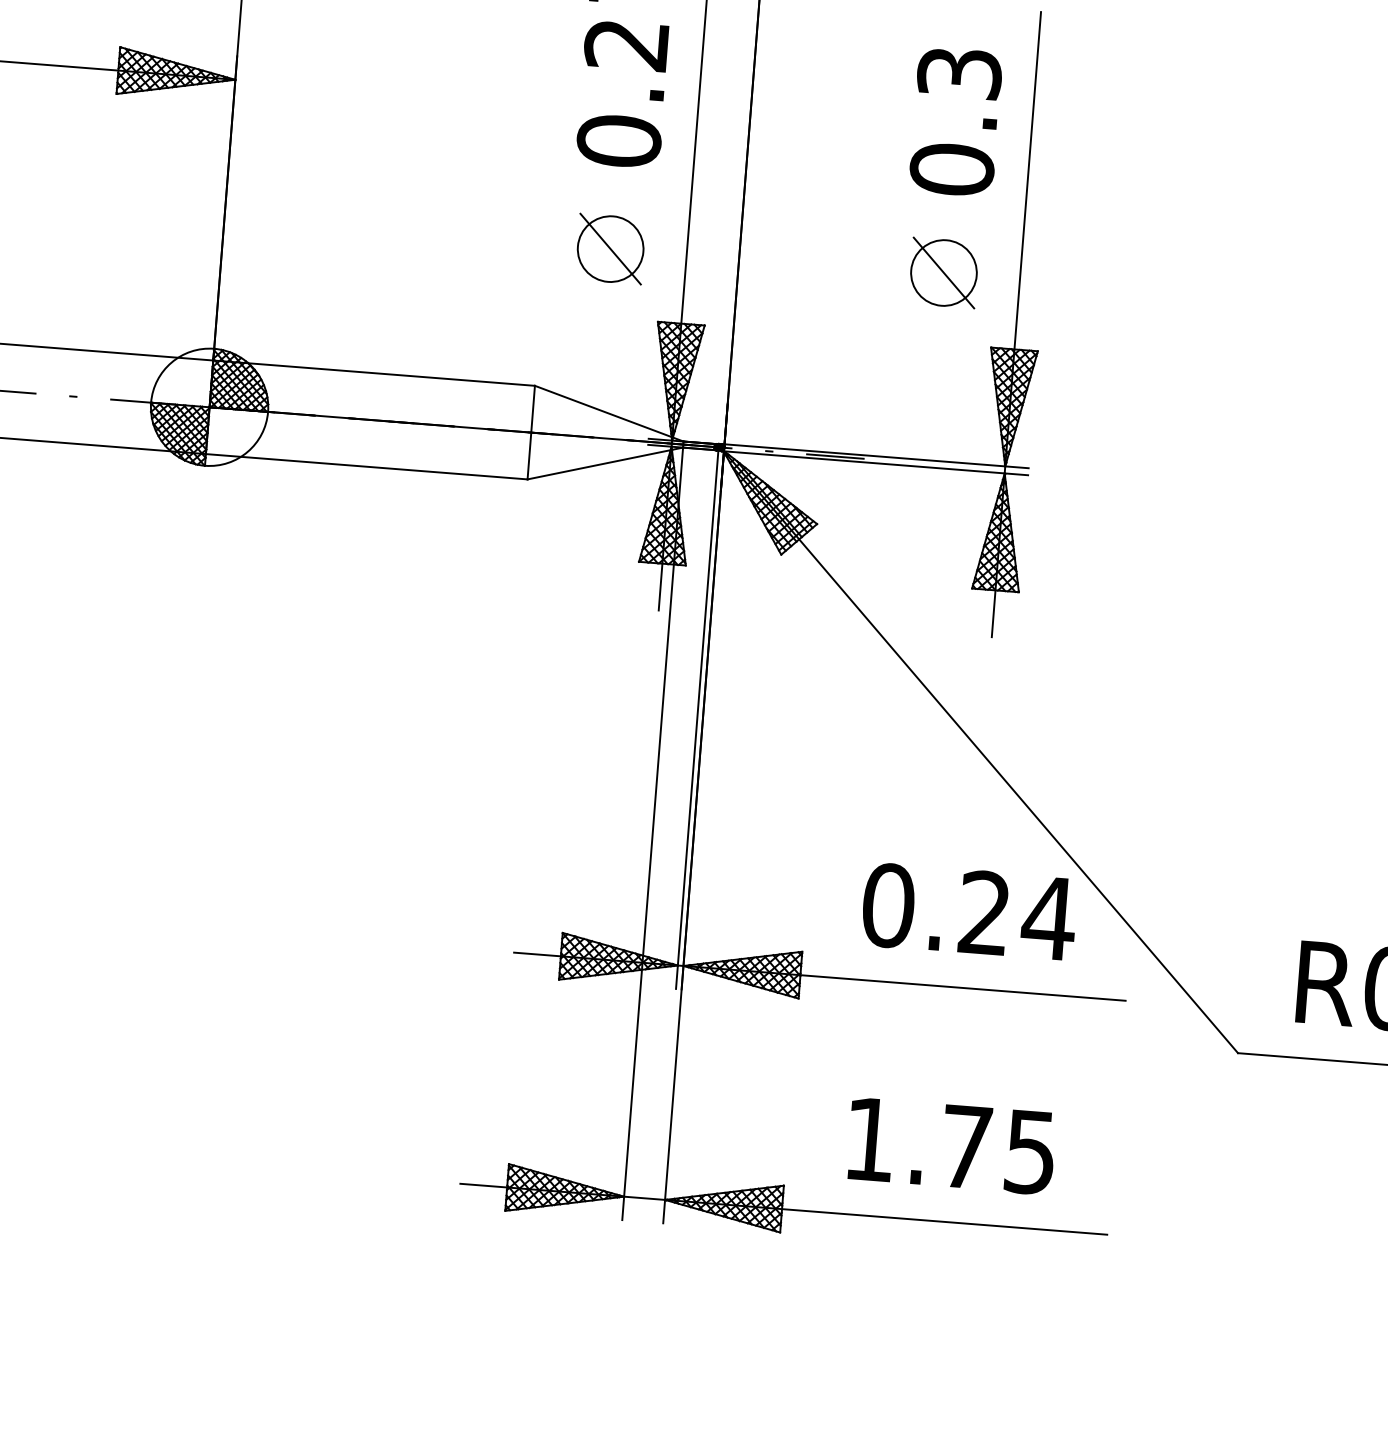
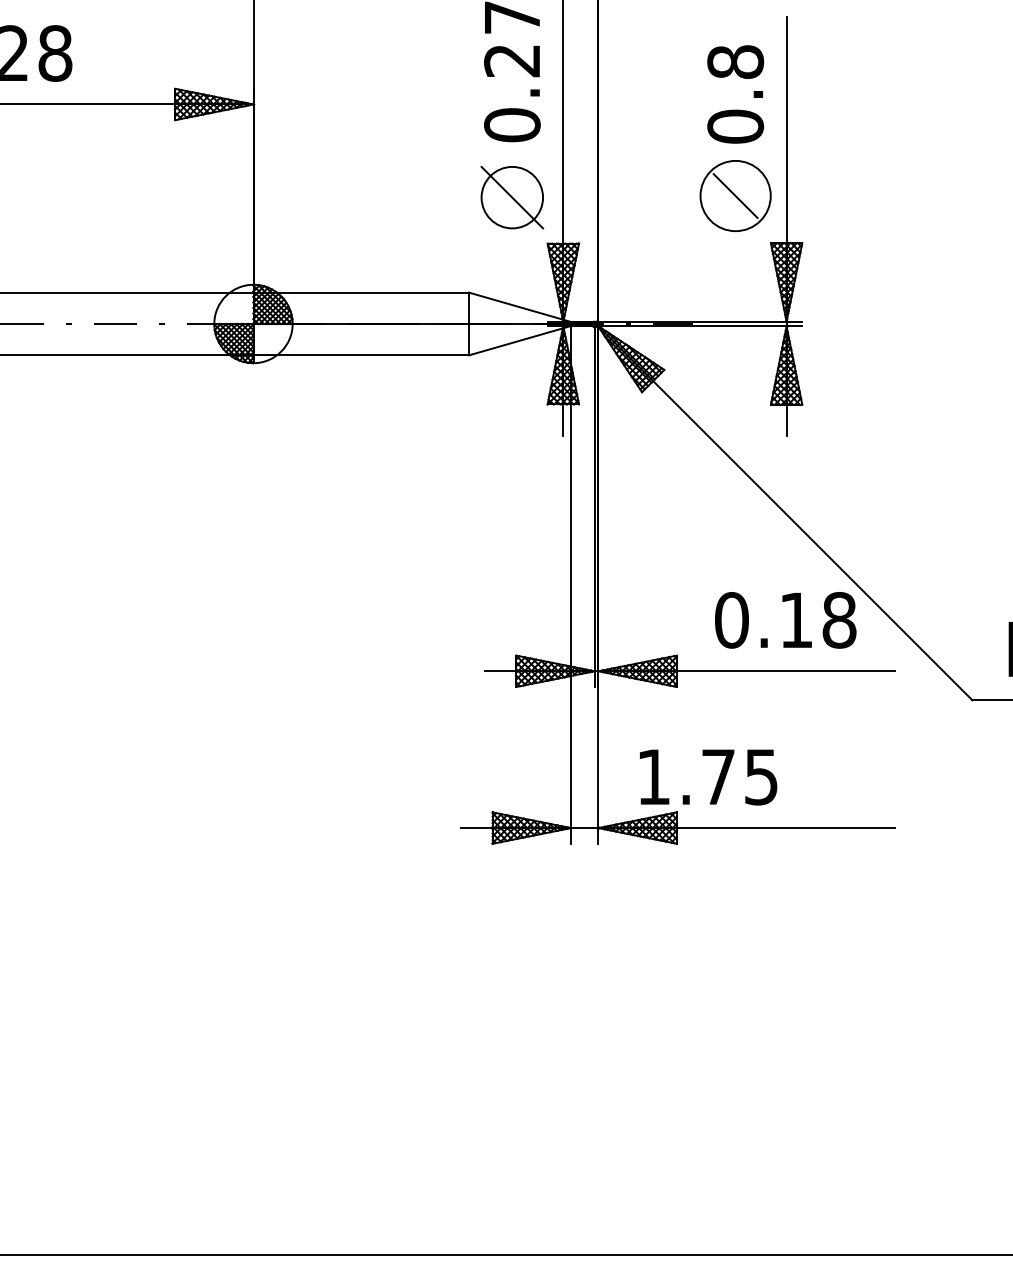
text: (959, 72) -> (735, 61), 0.3 -> 0.8
part: (610, 248) -> (512, 197), size x1.4
circle: (943, 273) -> (735, 196), size x1.6
text: (1017, 916) -> (818, 620), 0.24 -> 0.18
text: (951, 1146) -> (708, 777), moved

